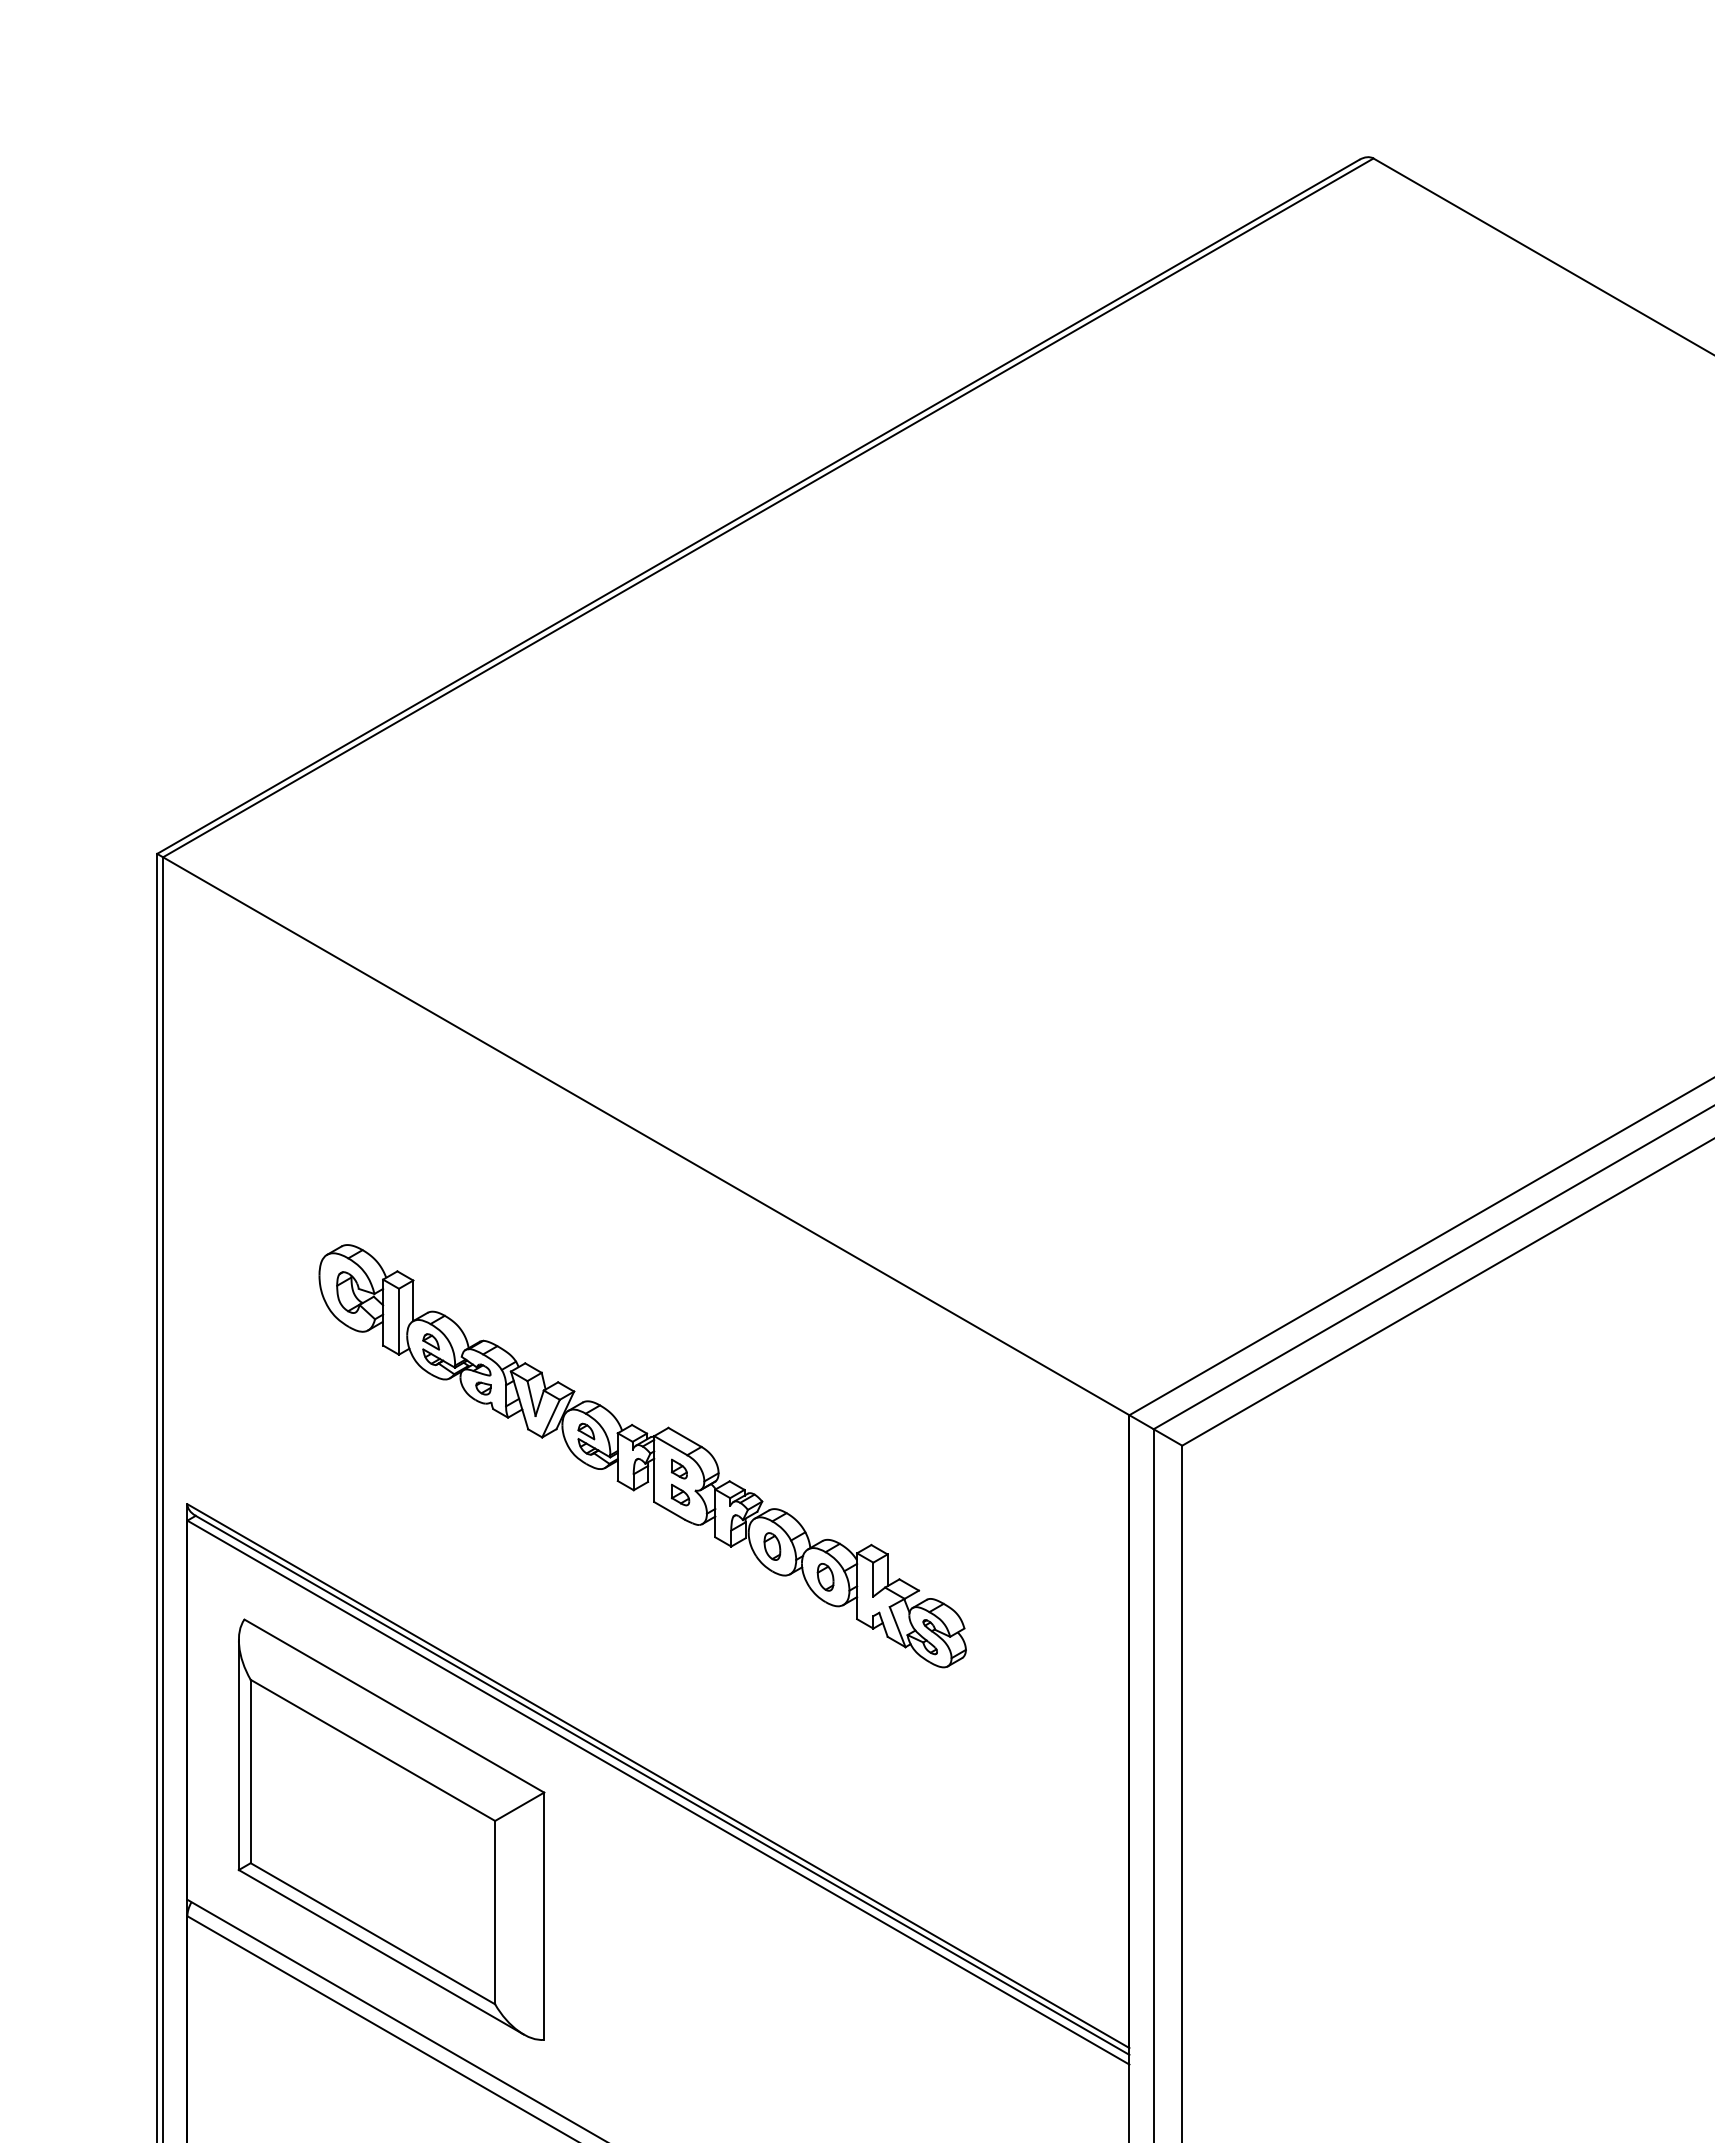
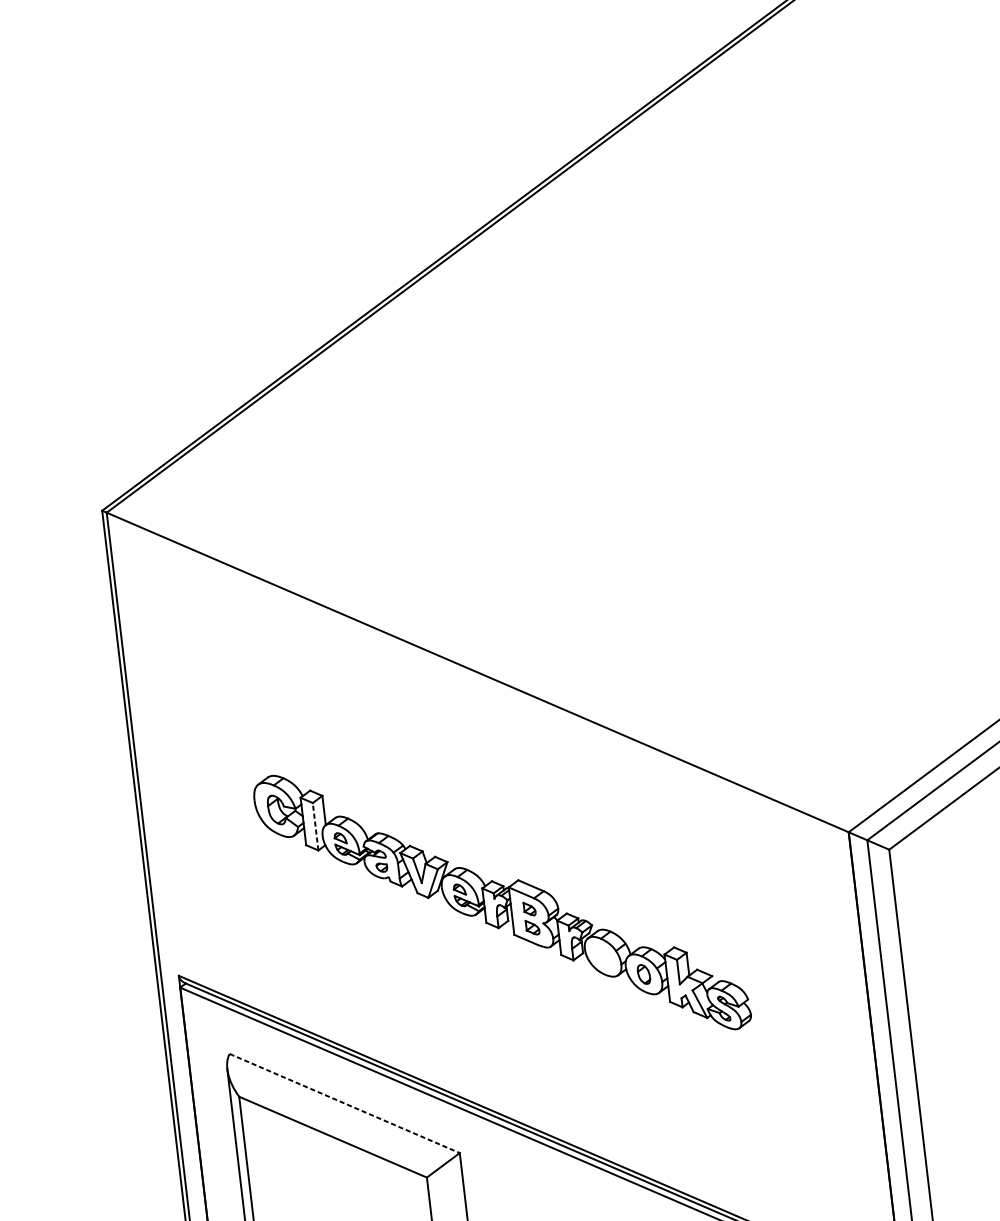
line: (399, 1321) -> (315, 826), solid -> dashed
part: (772, 1546) -> (603, 956), removed
line: (394, 1706) -> (344, 1103), solid -> dashed

